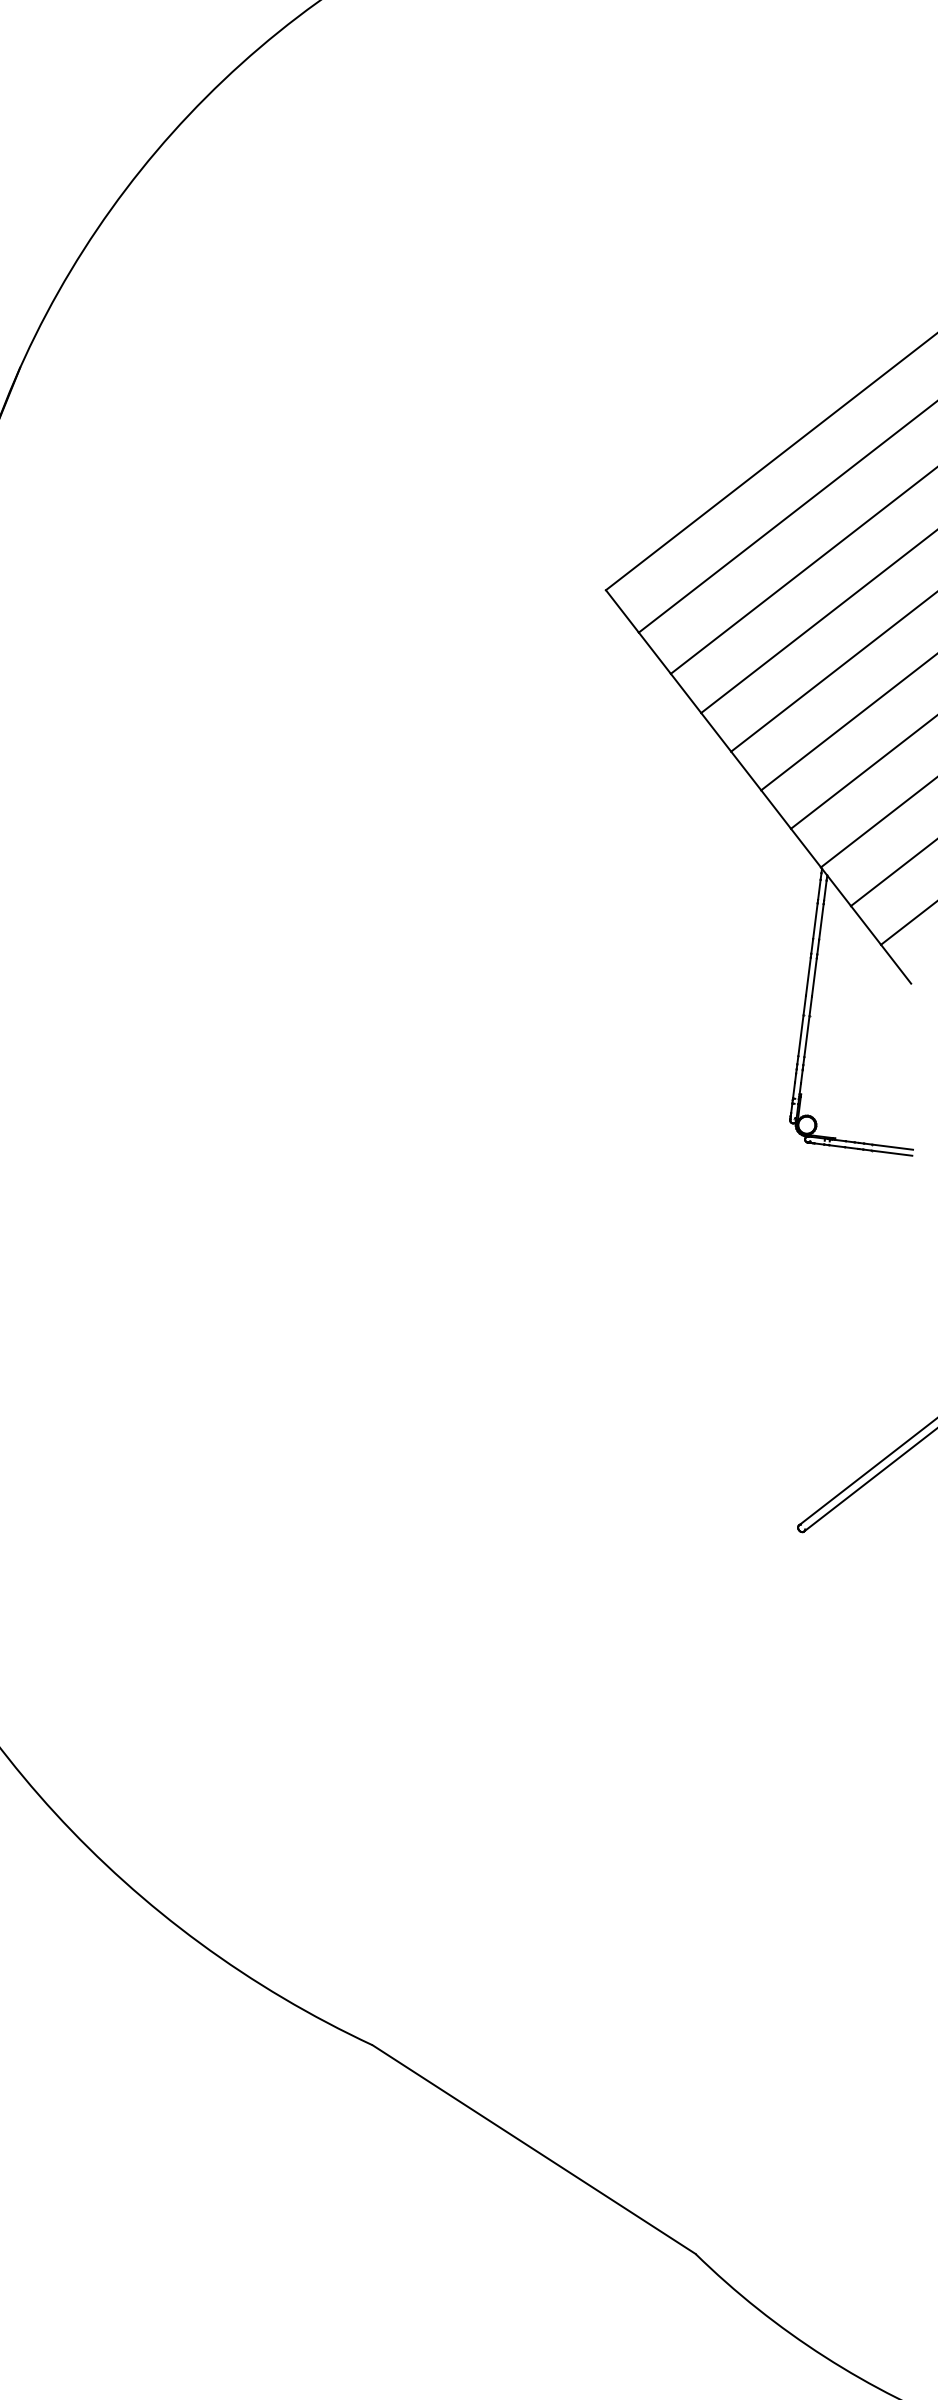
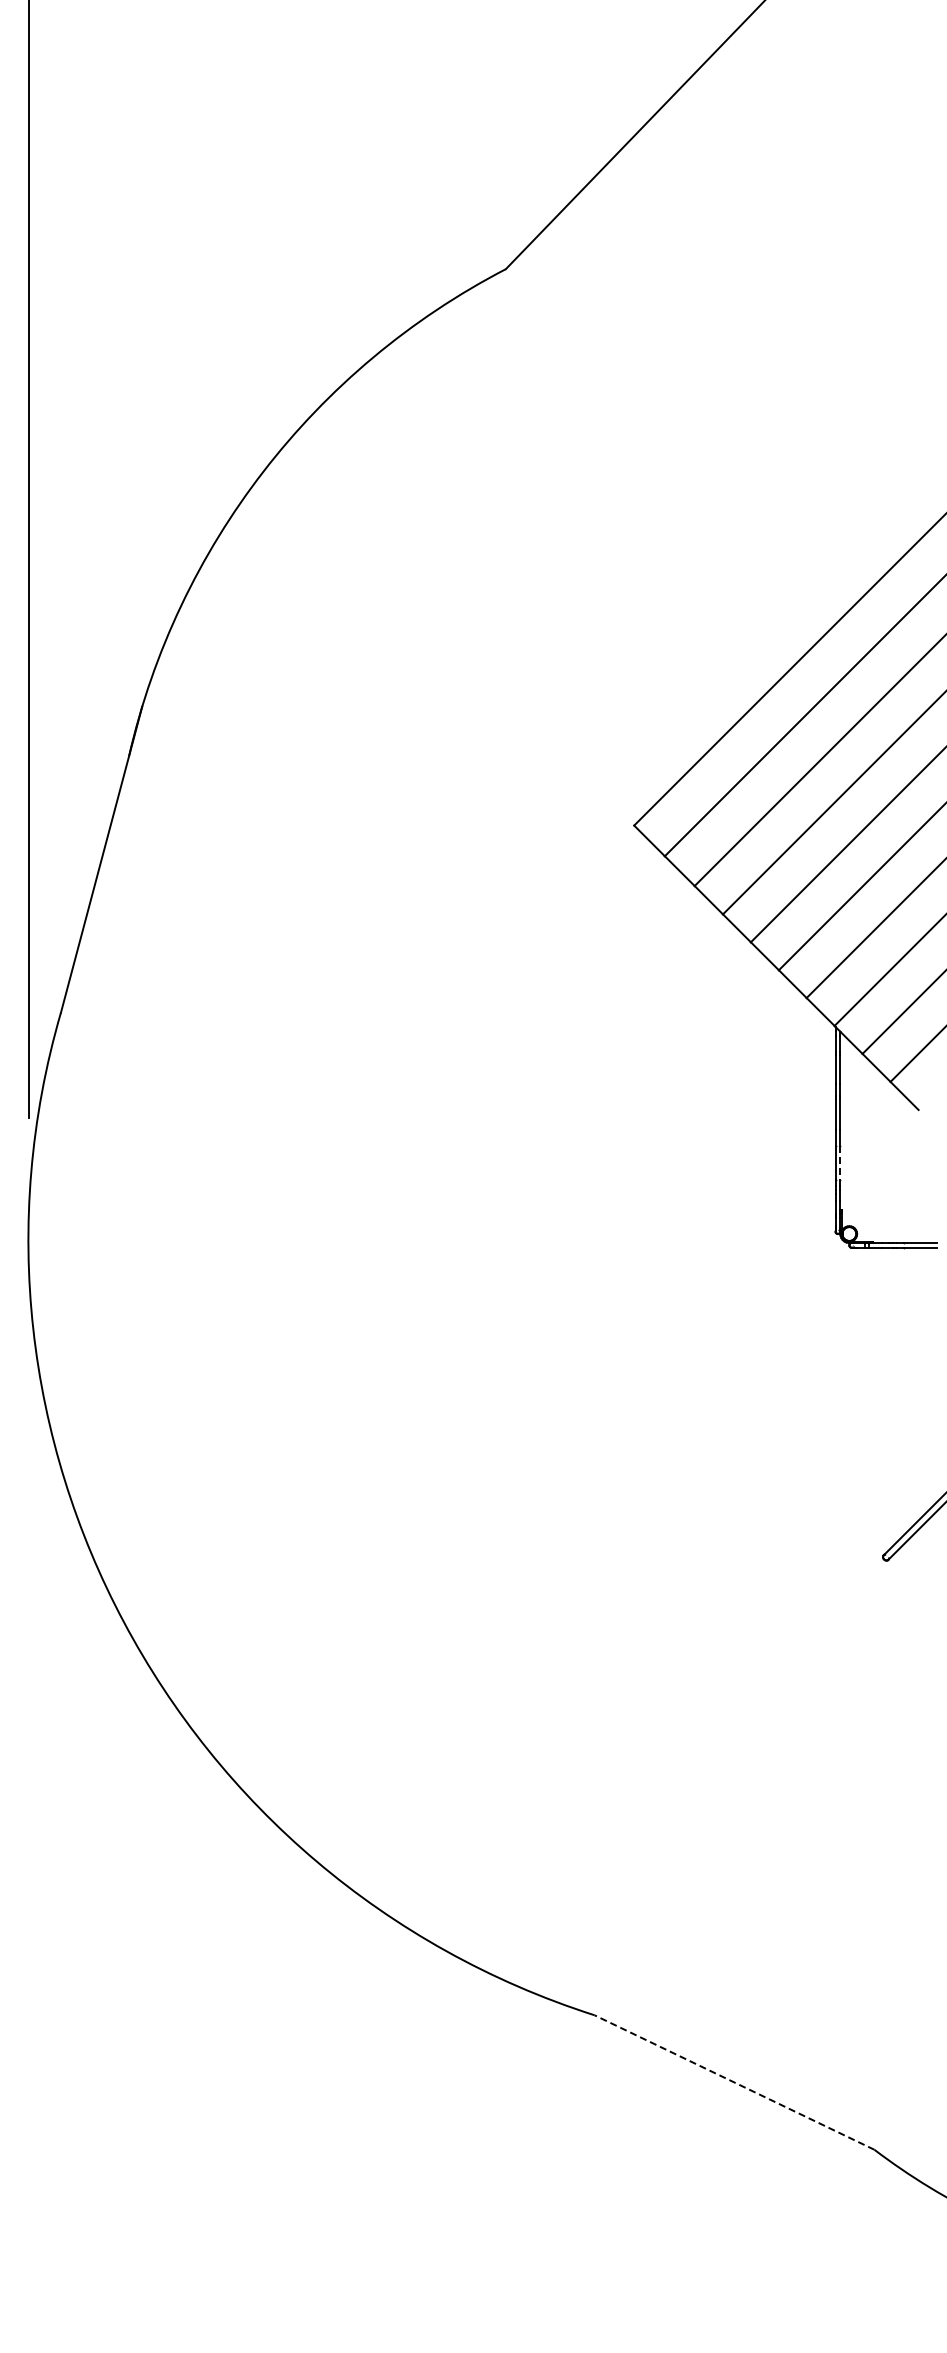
line: (807, 1036) -> (840, 1162), solid -> dashed
line: (534, 2149) -> (734, 2082), solid -> dashed

